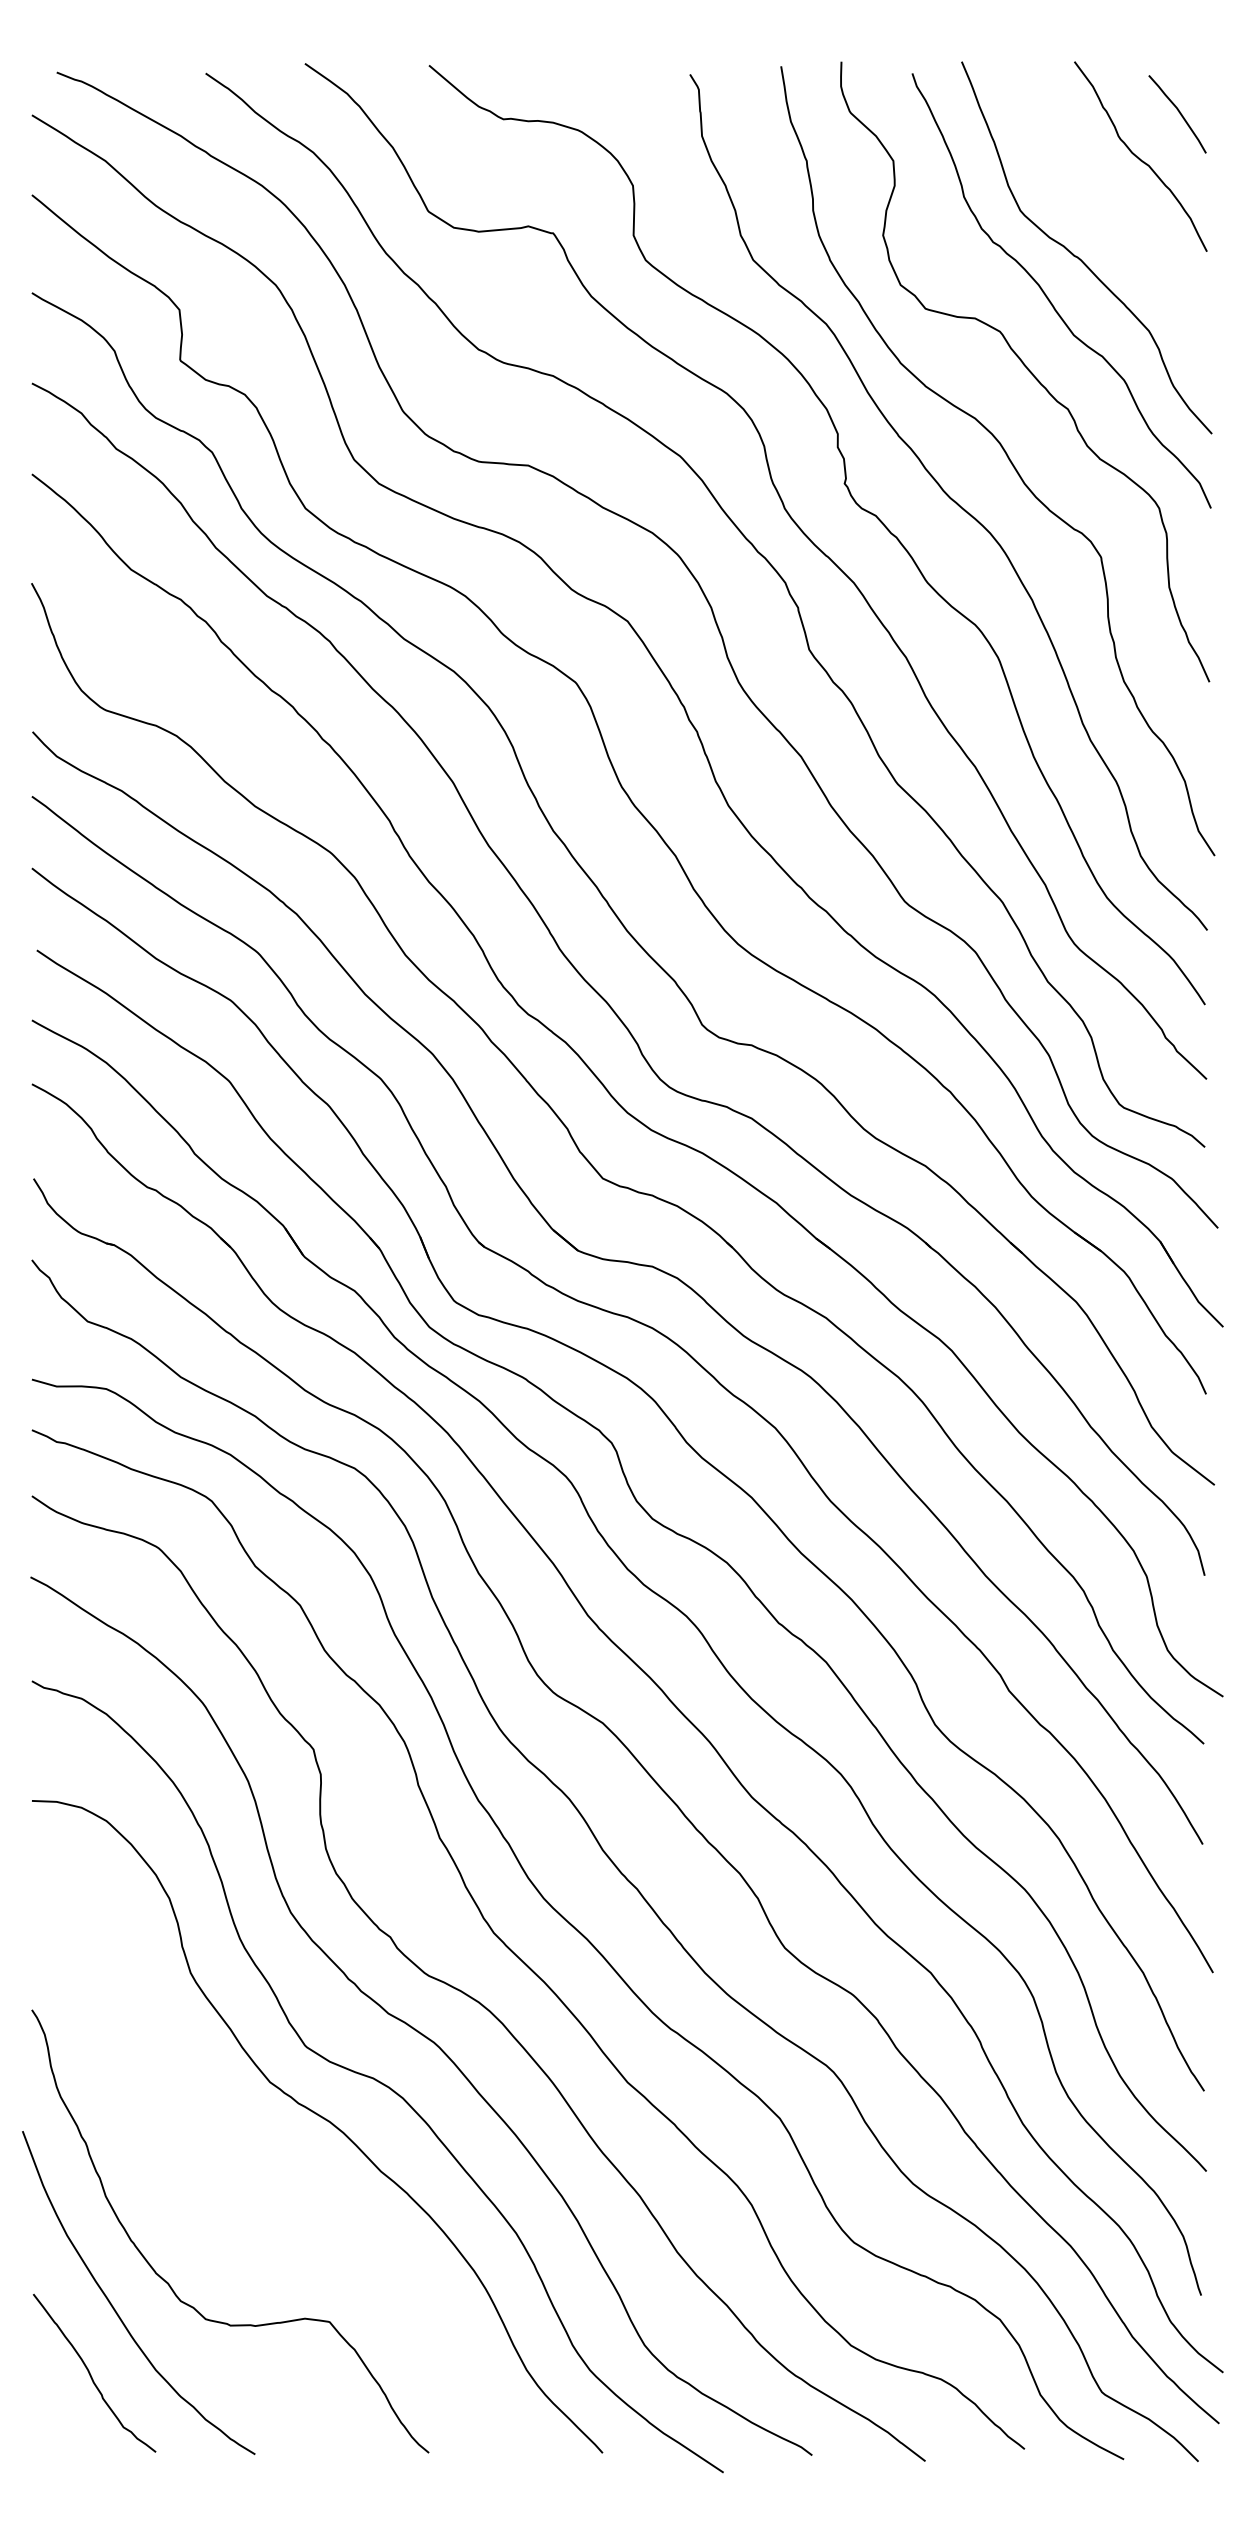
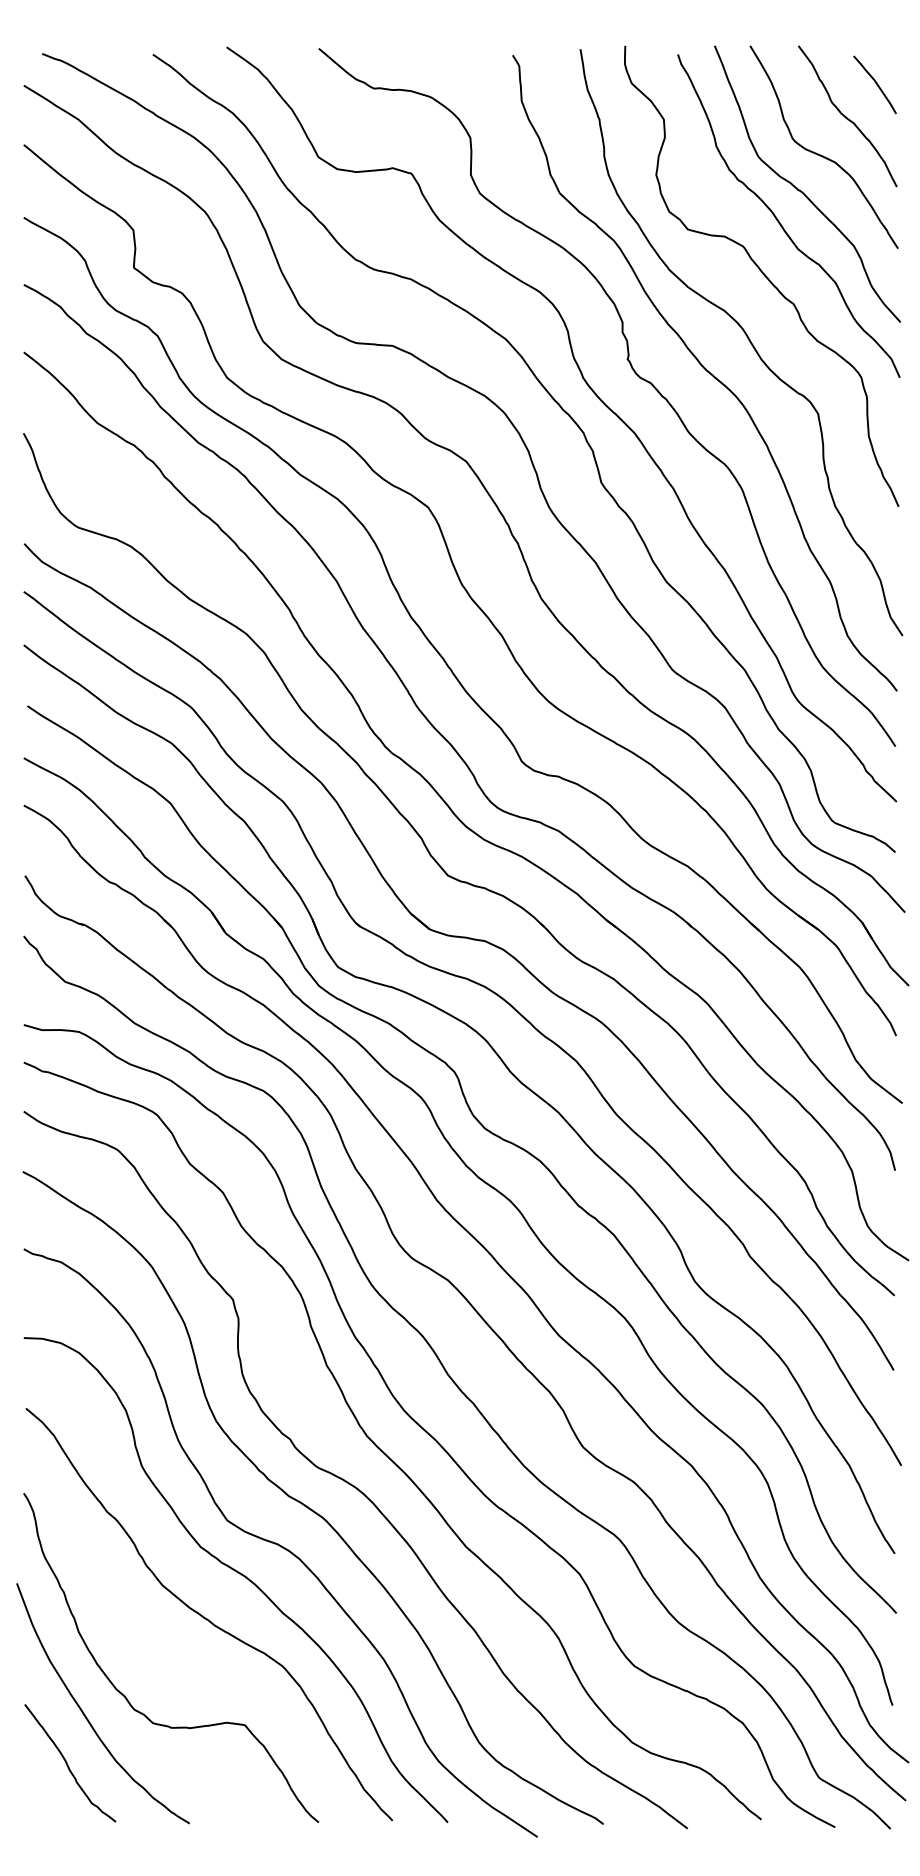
curve: (1104, 208) -> (820, 154), added
curve: (278, 2178) -> (207, 1618), added

